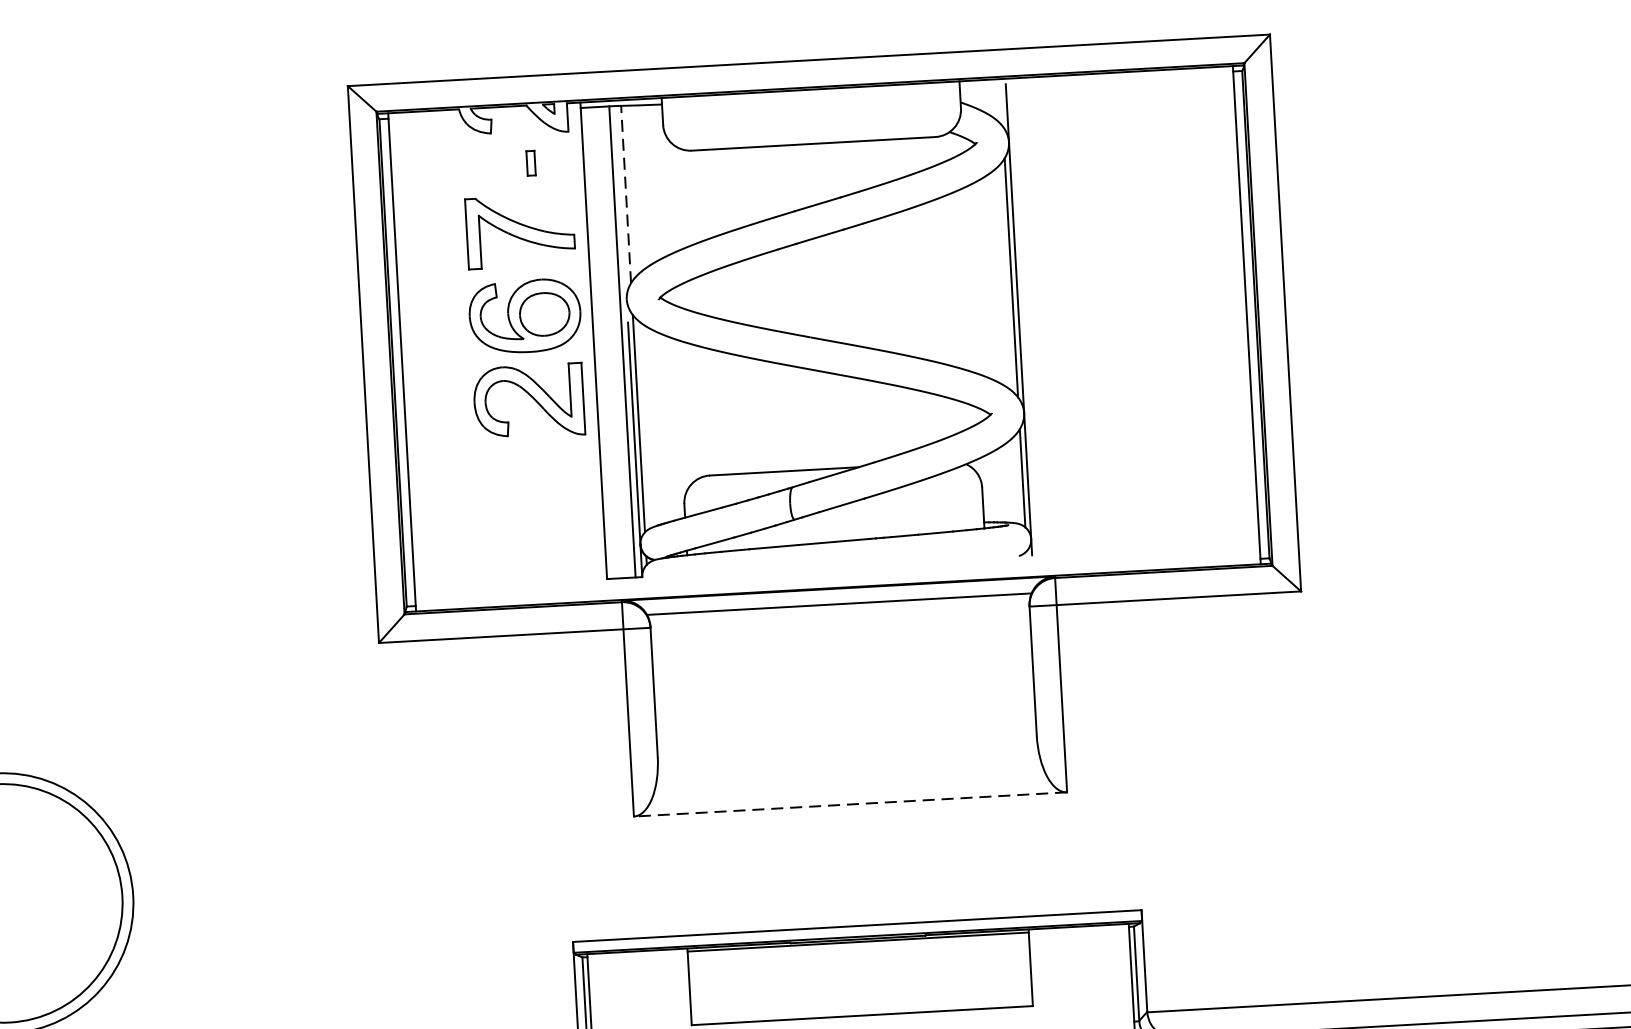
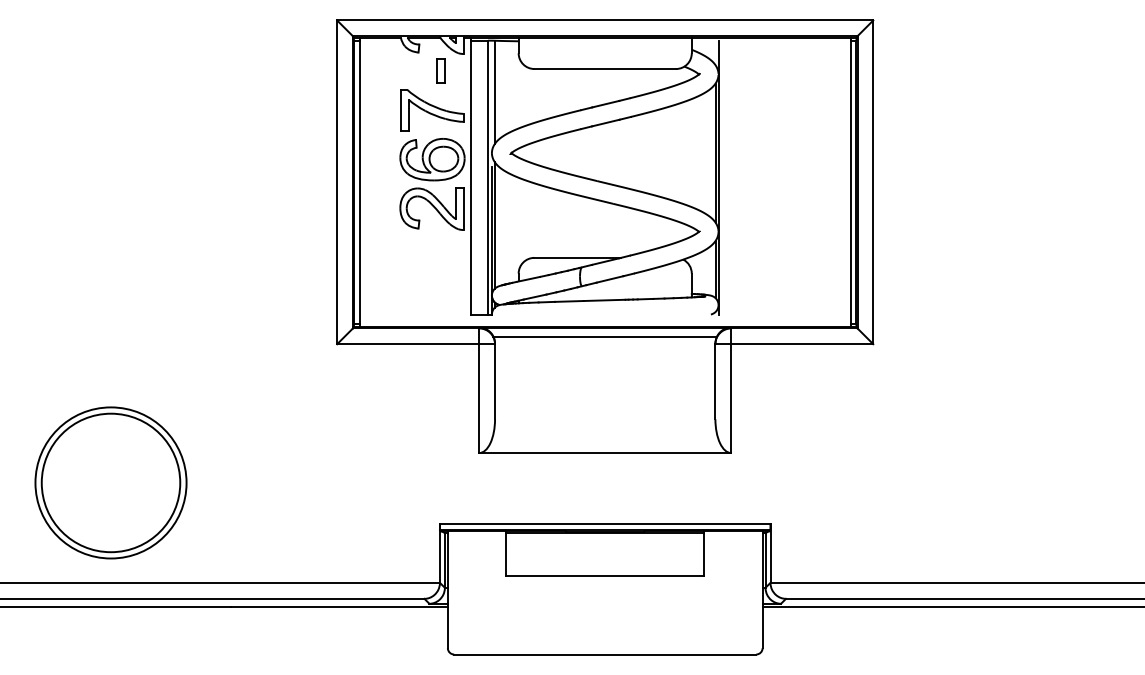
part: (530, 162) -> (440, 70), size x1.67
line: (625, 194) -> (494, 92), dashed -> solid
line: (851, 805) -> (605, 453), dashed -> solid

